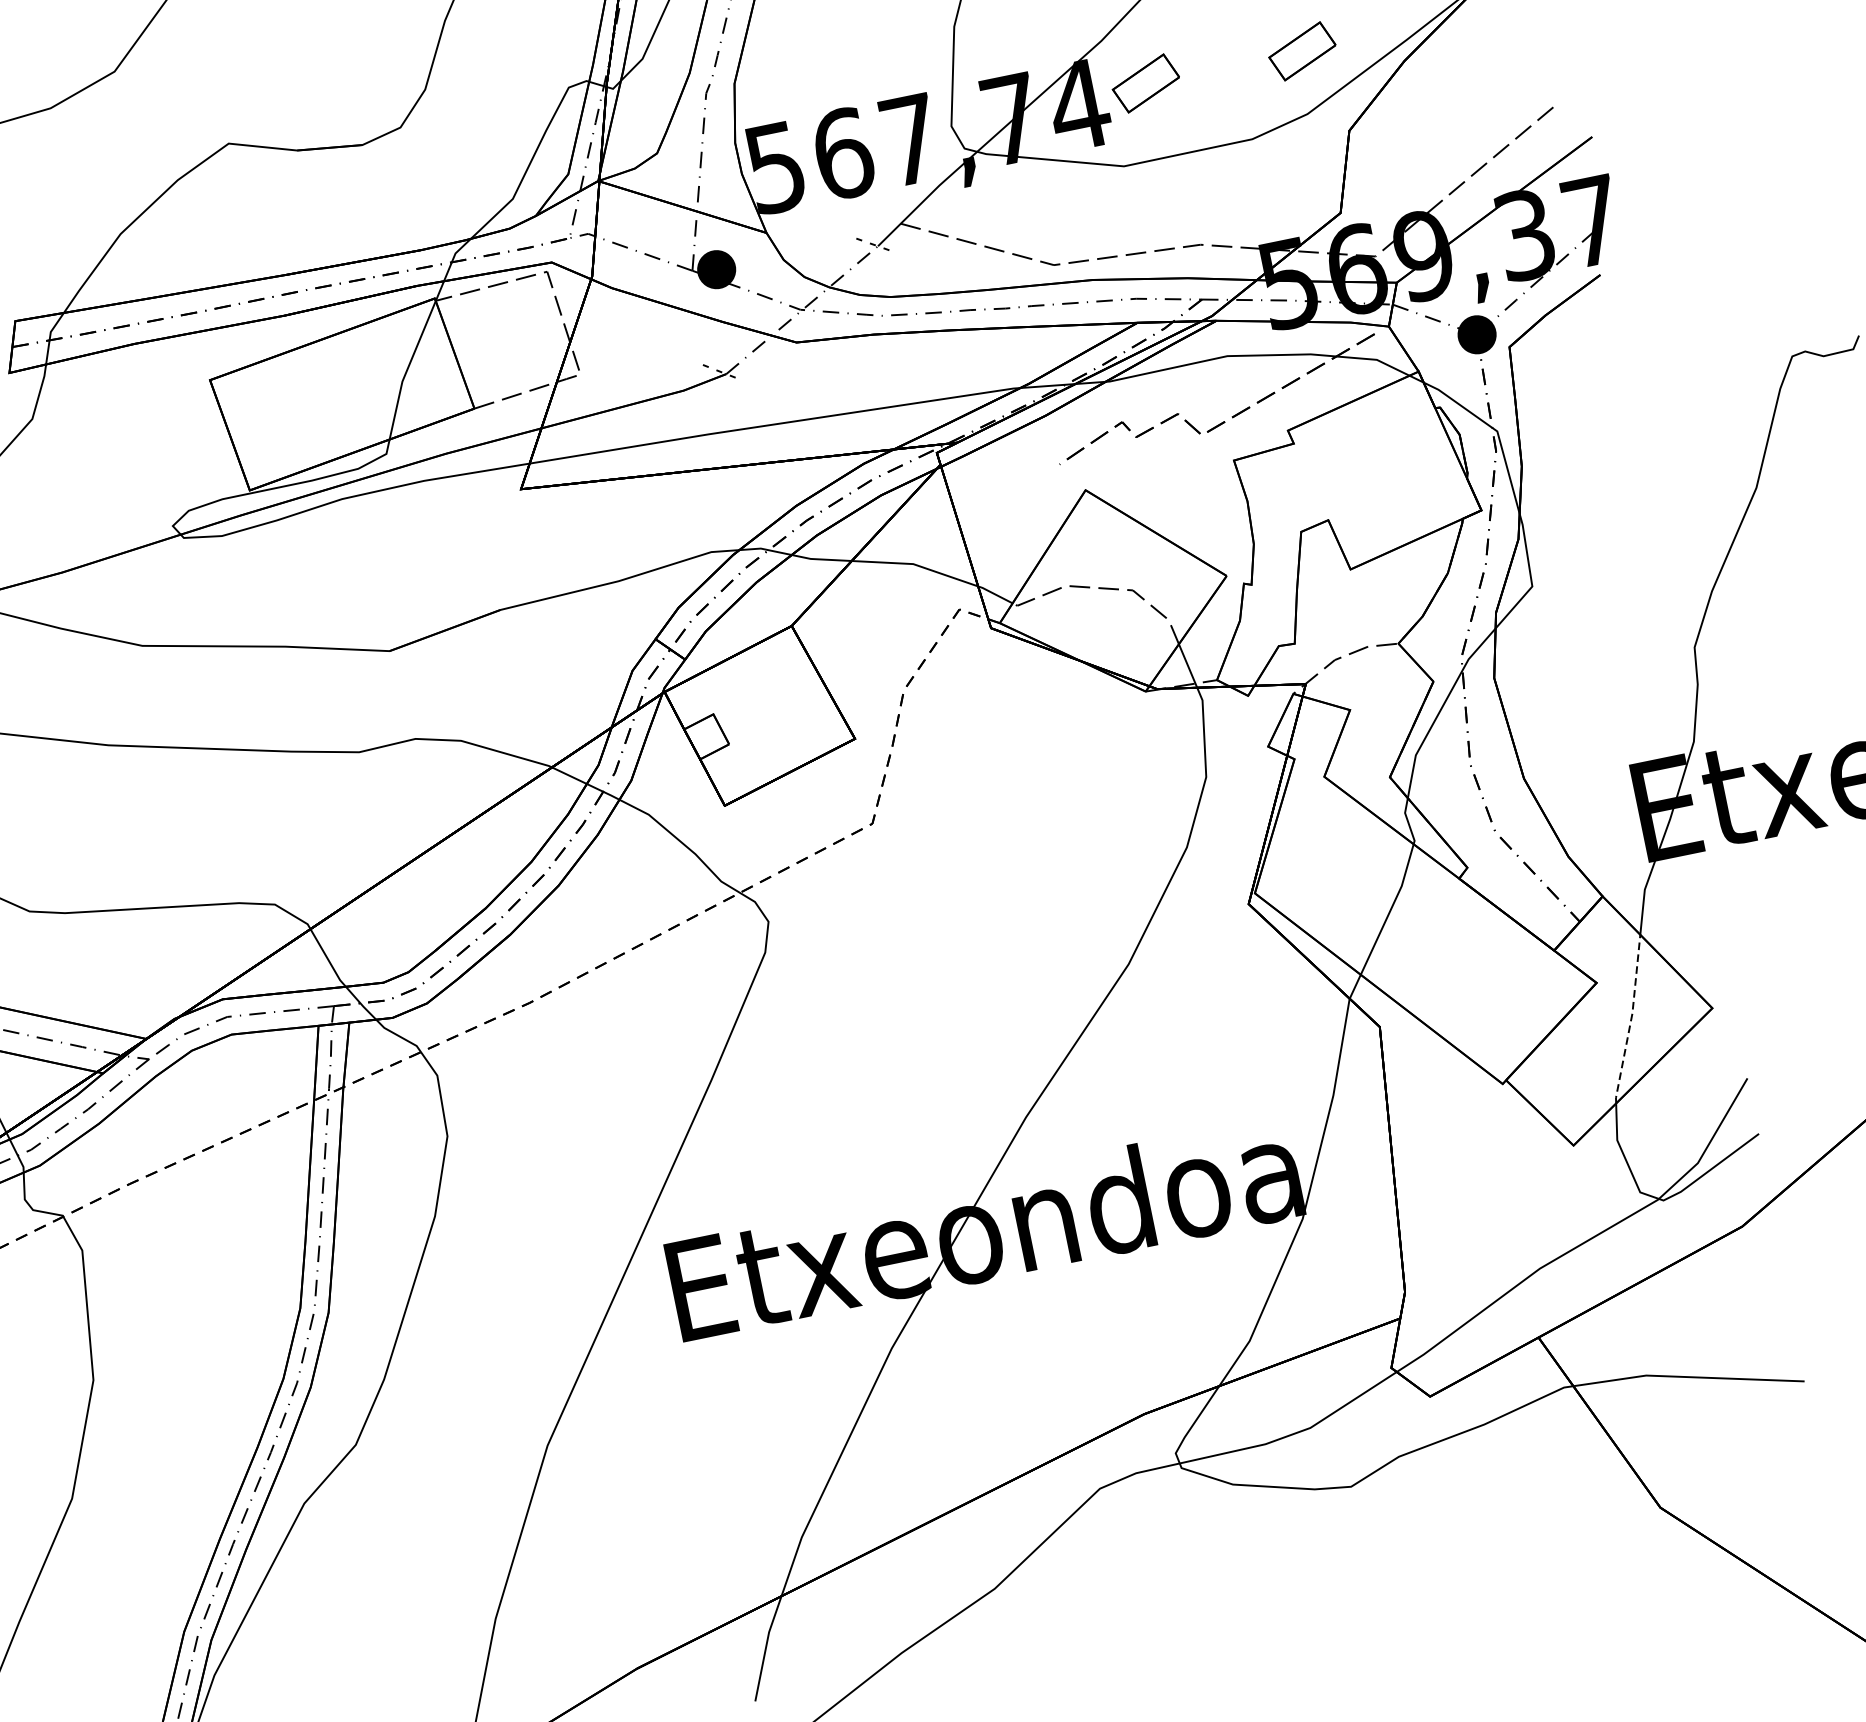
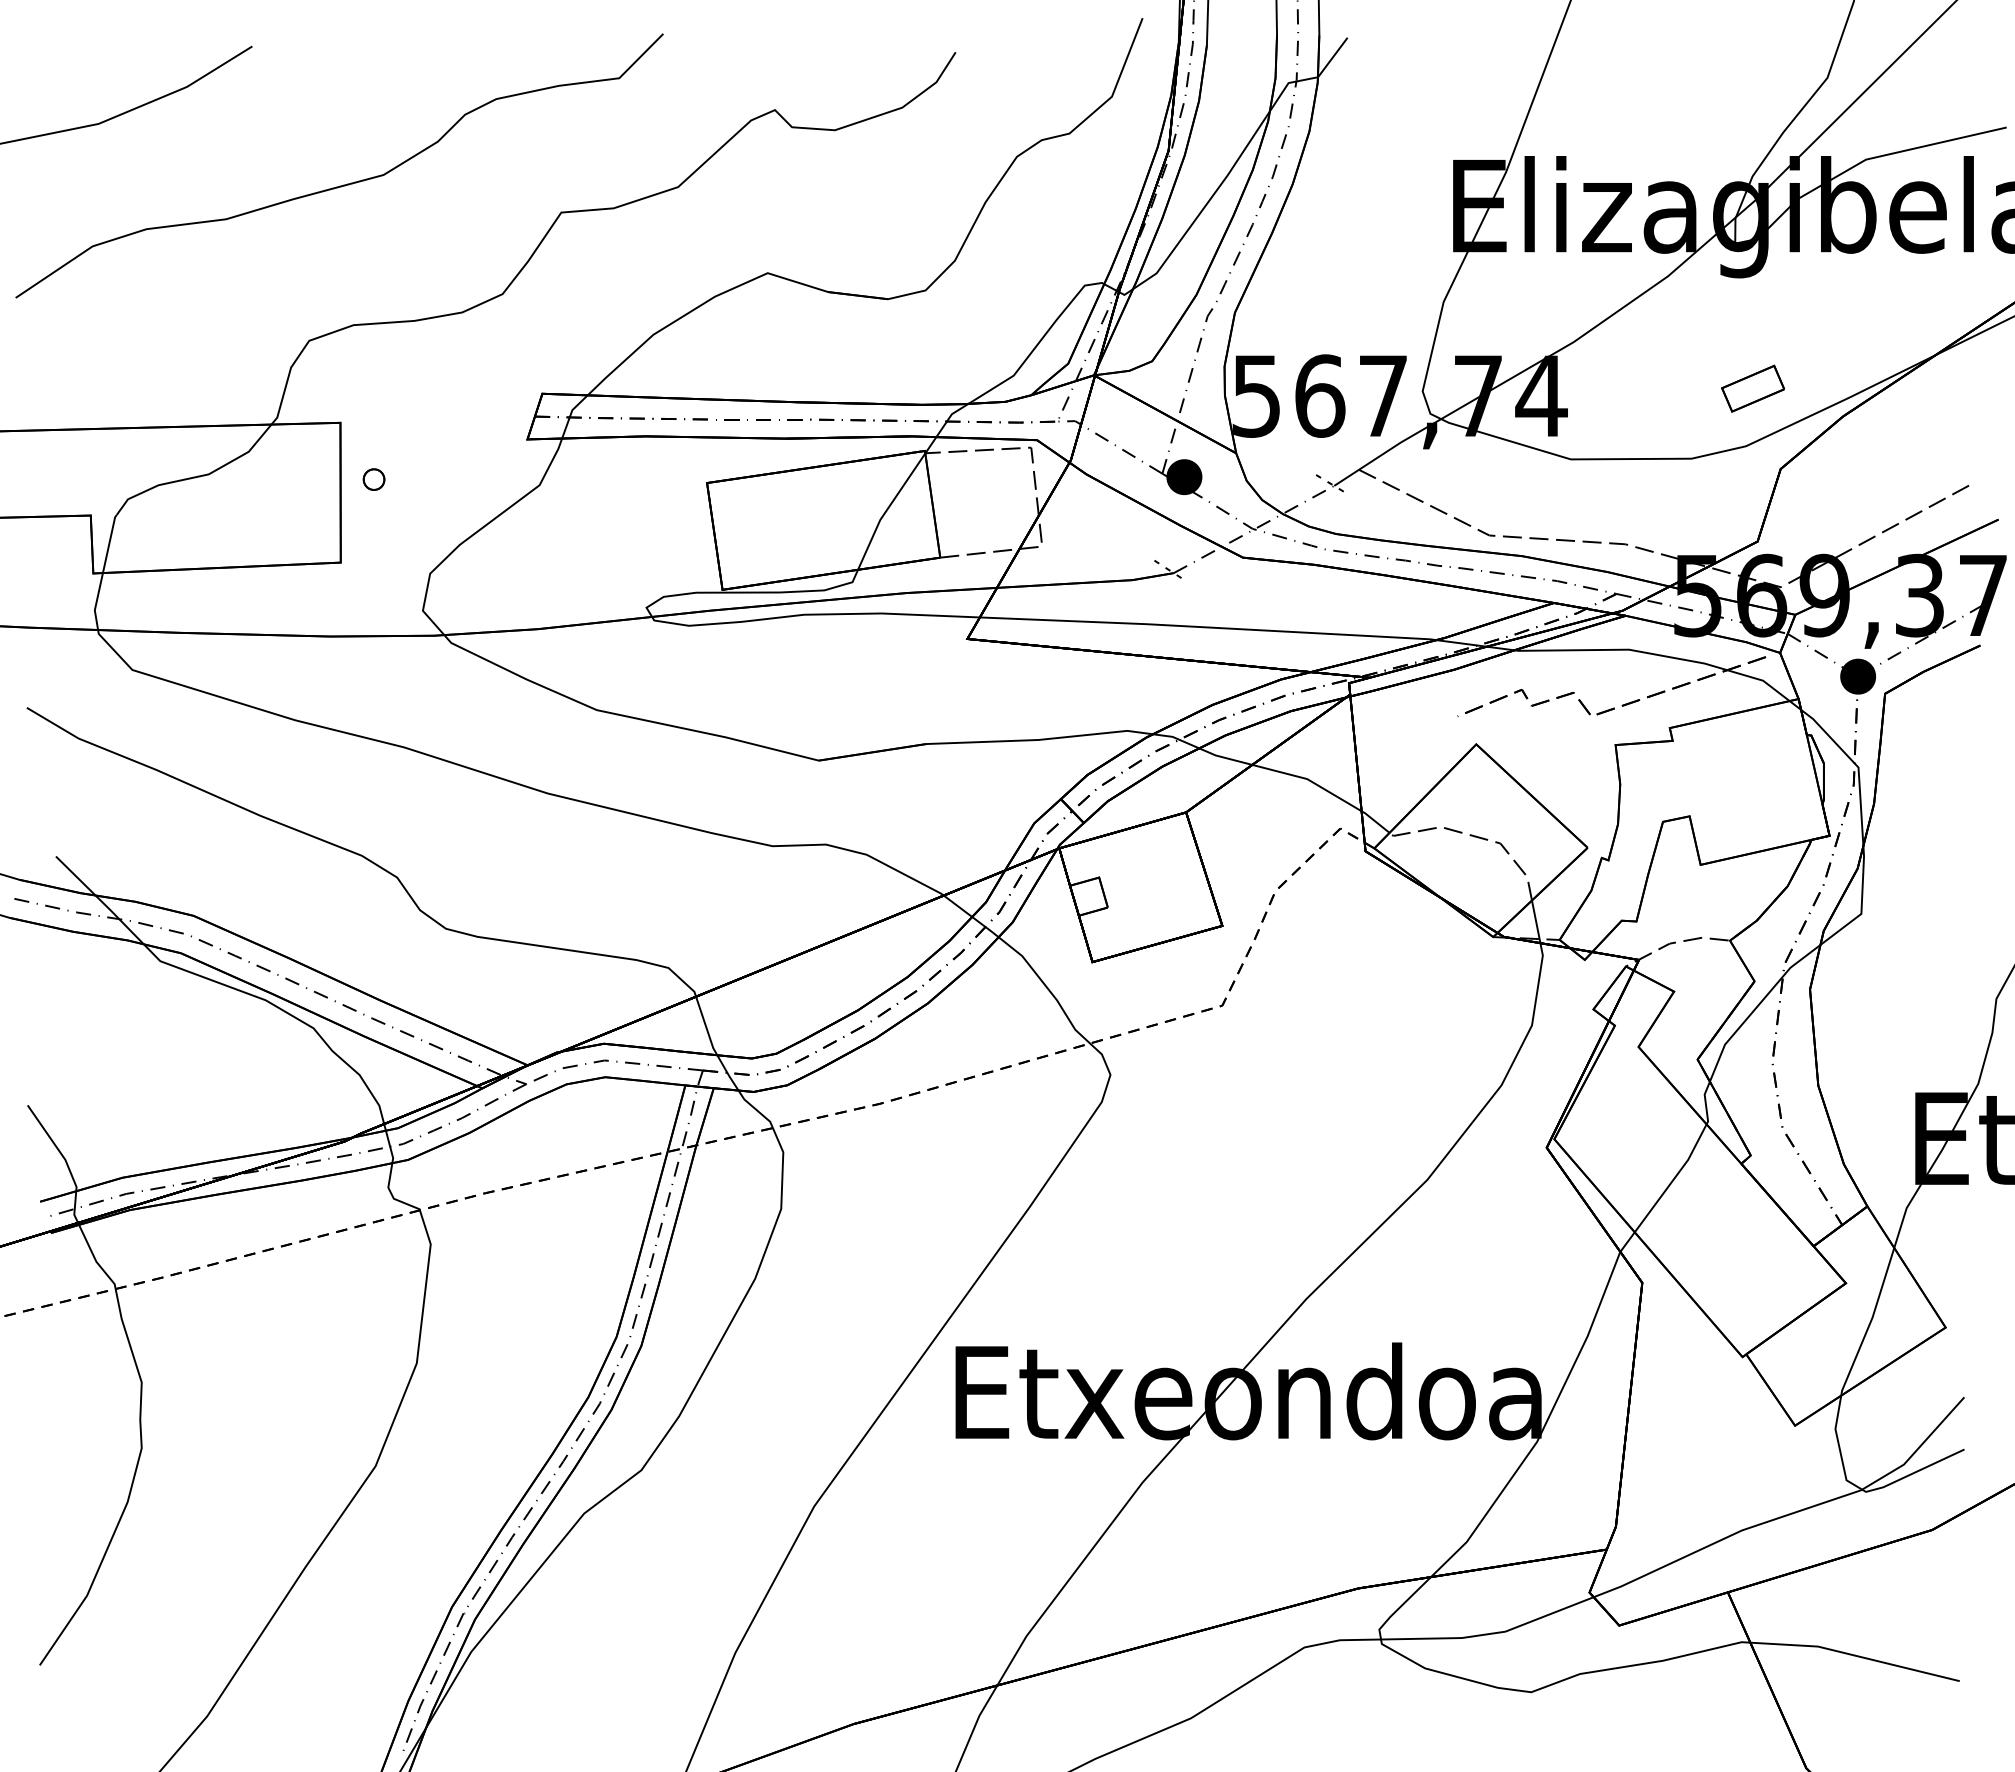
part: (1145, 83) -> (1605, 388), removed
line: (1631, 1020) -> (1870, 1323), dashed -> solid

